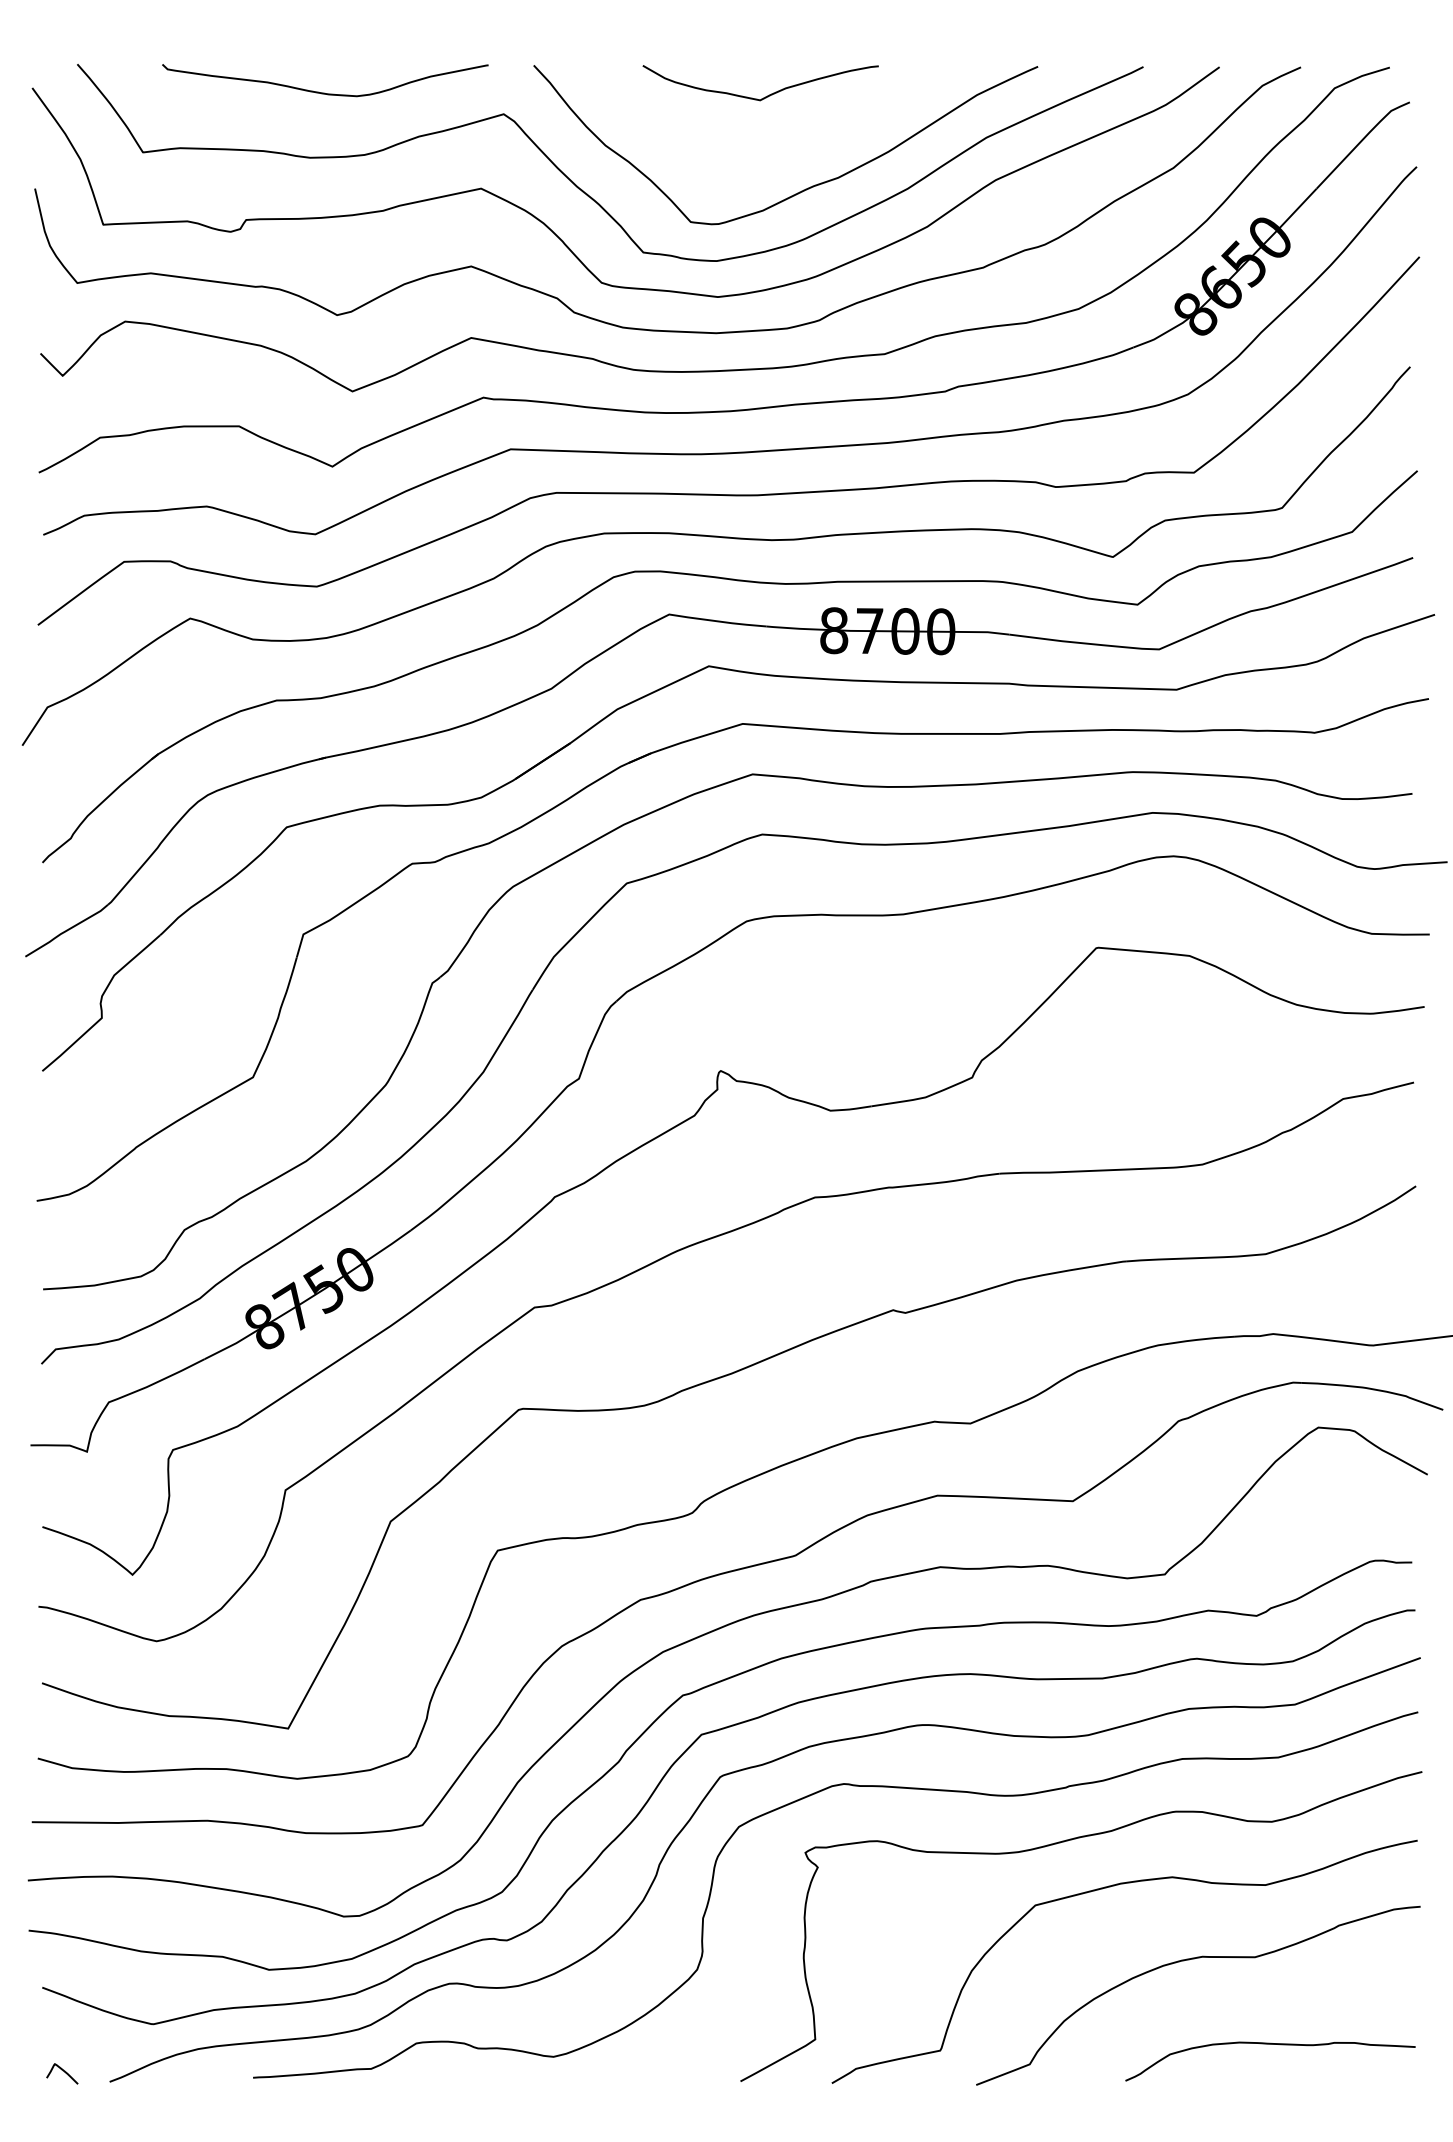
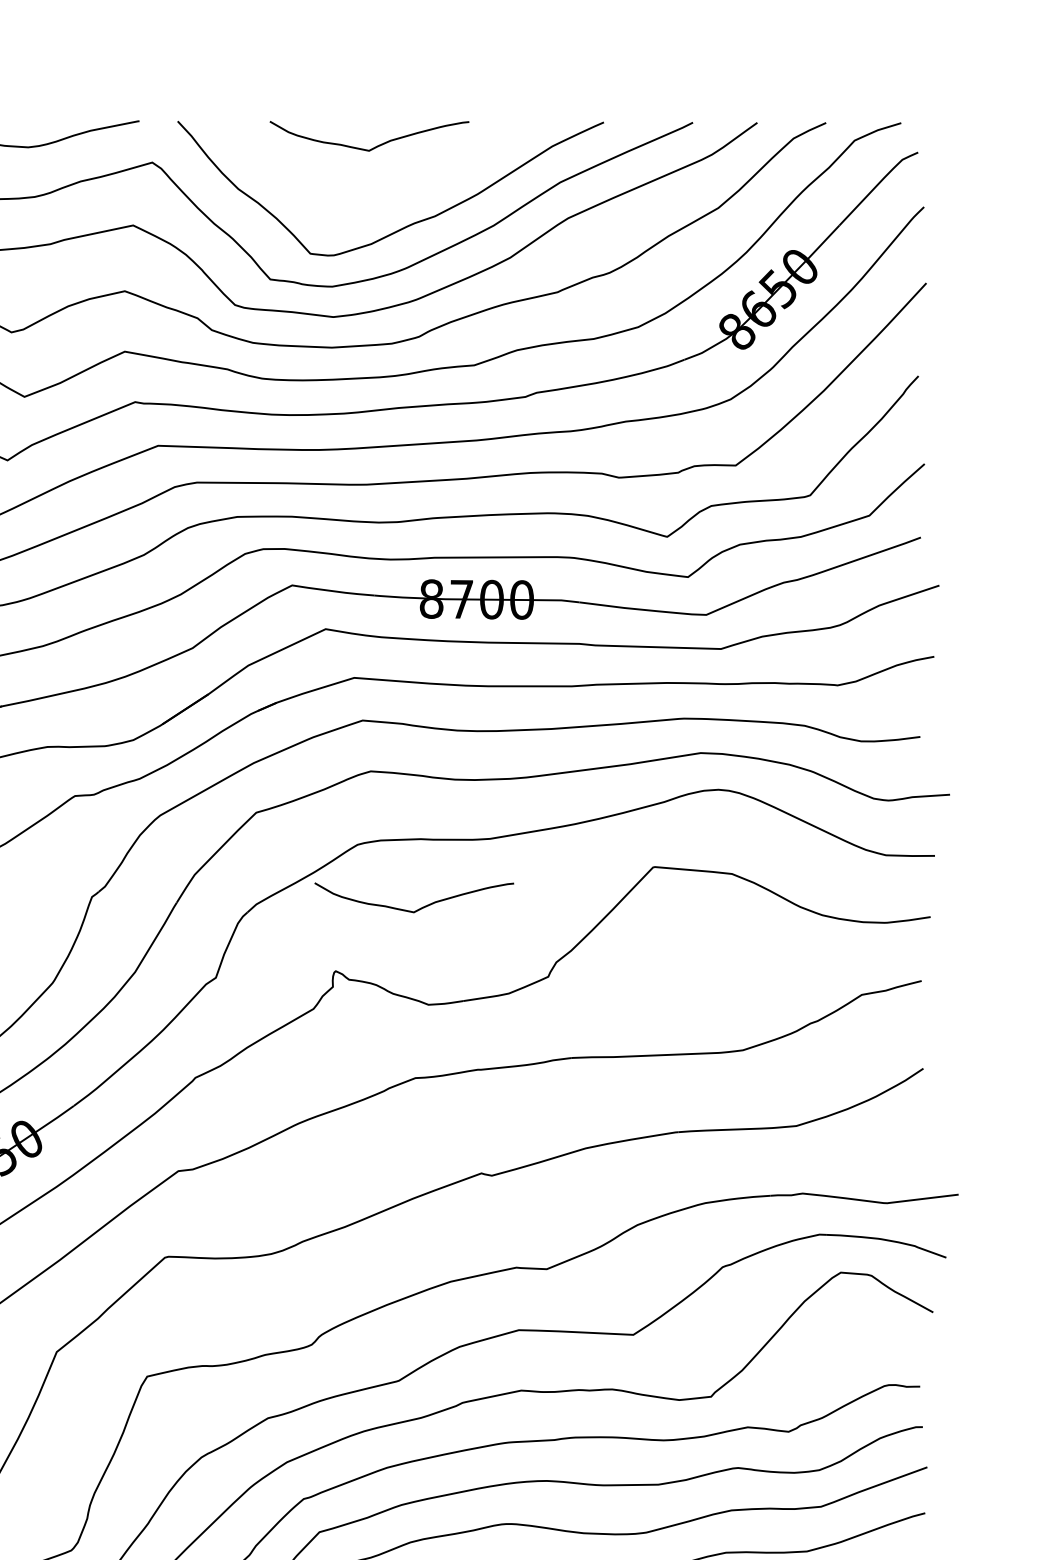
curve: (820, 996) -> (420, 908), added

